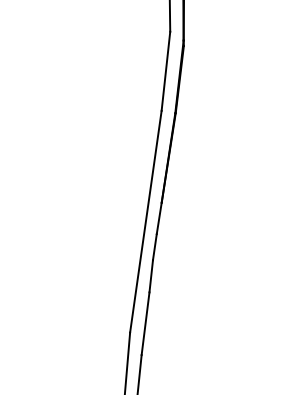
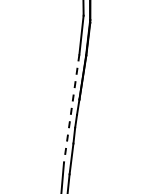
line: (145, 220) -> (71, 108), solid -> dashed

